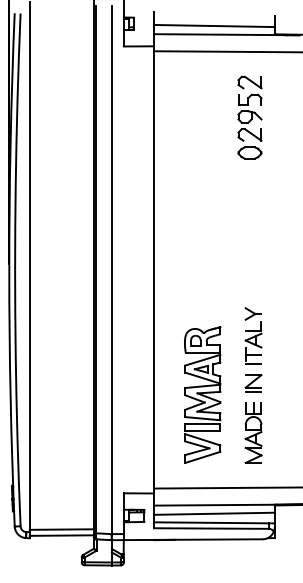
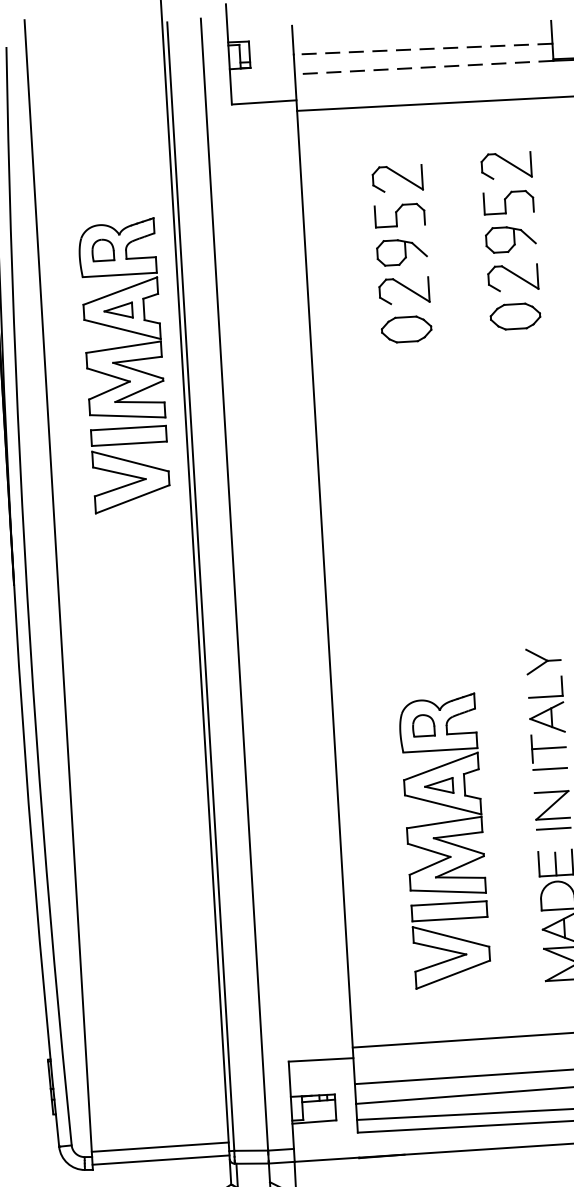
line: (213, 26) -> (421, 50), solid -> dashed
line: (213, 34) -> (422, 67), solid -> dashed
part: (198, 120) -> (401, 253), added
part: (66, 164) -> (124, 364), added

